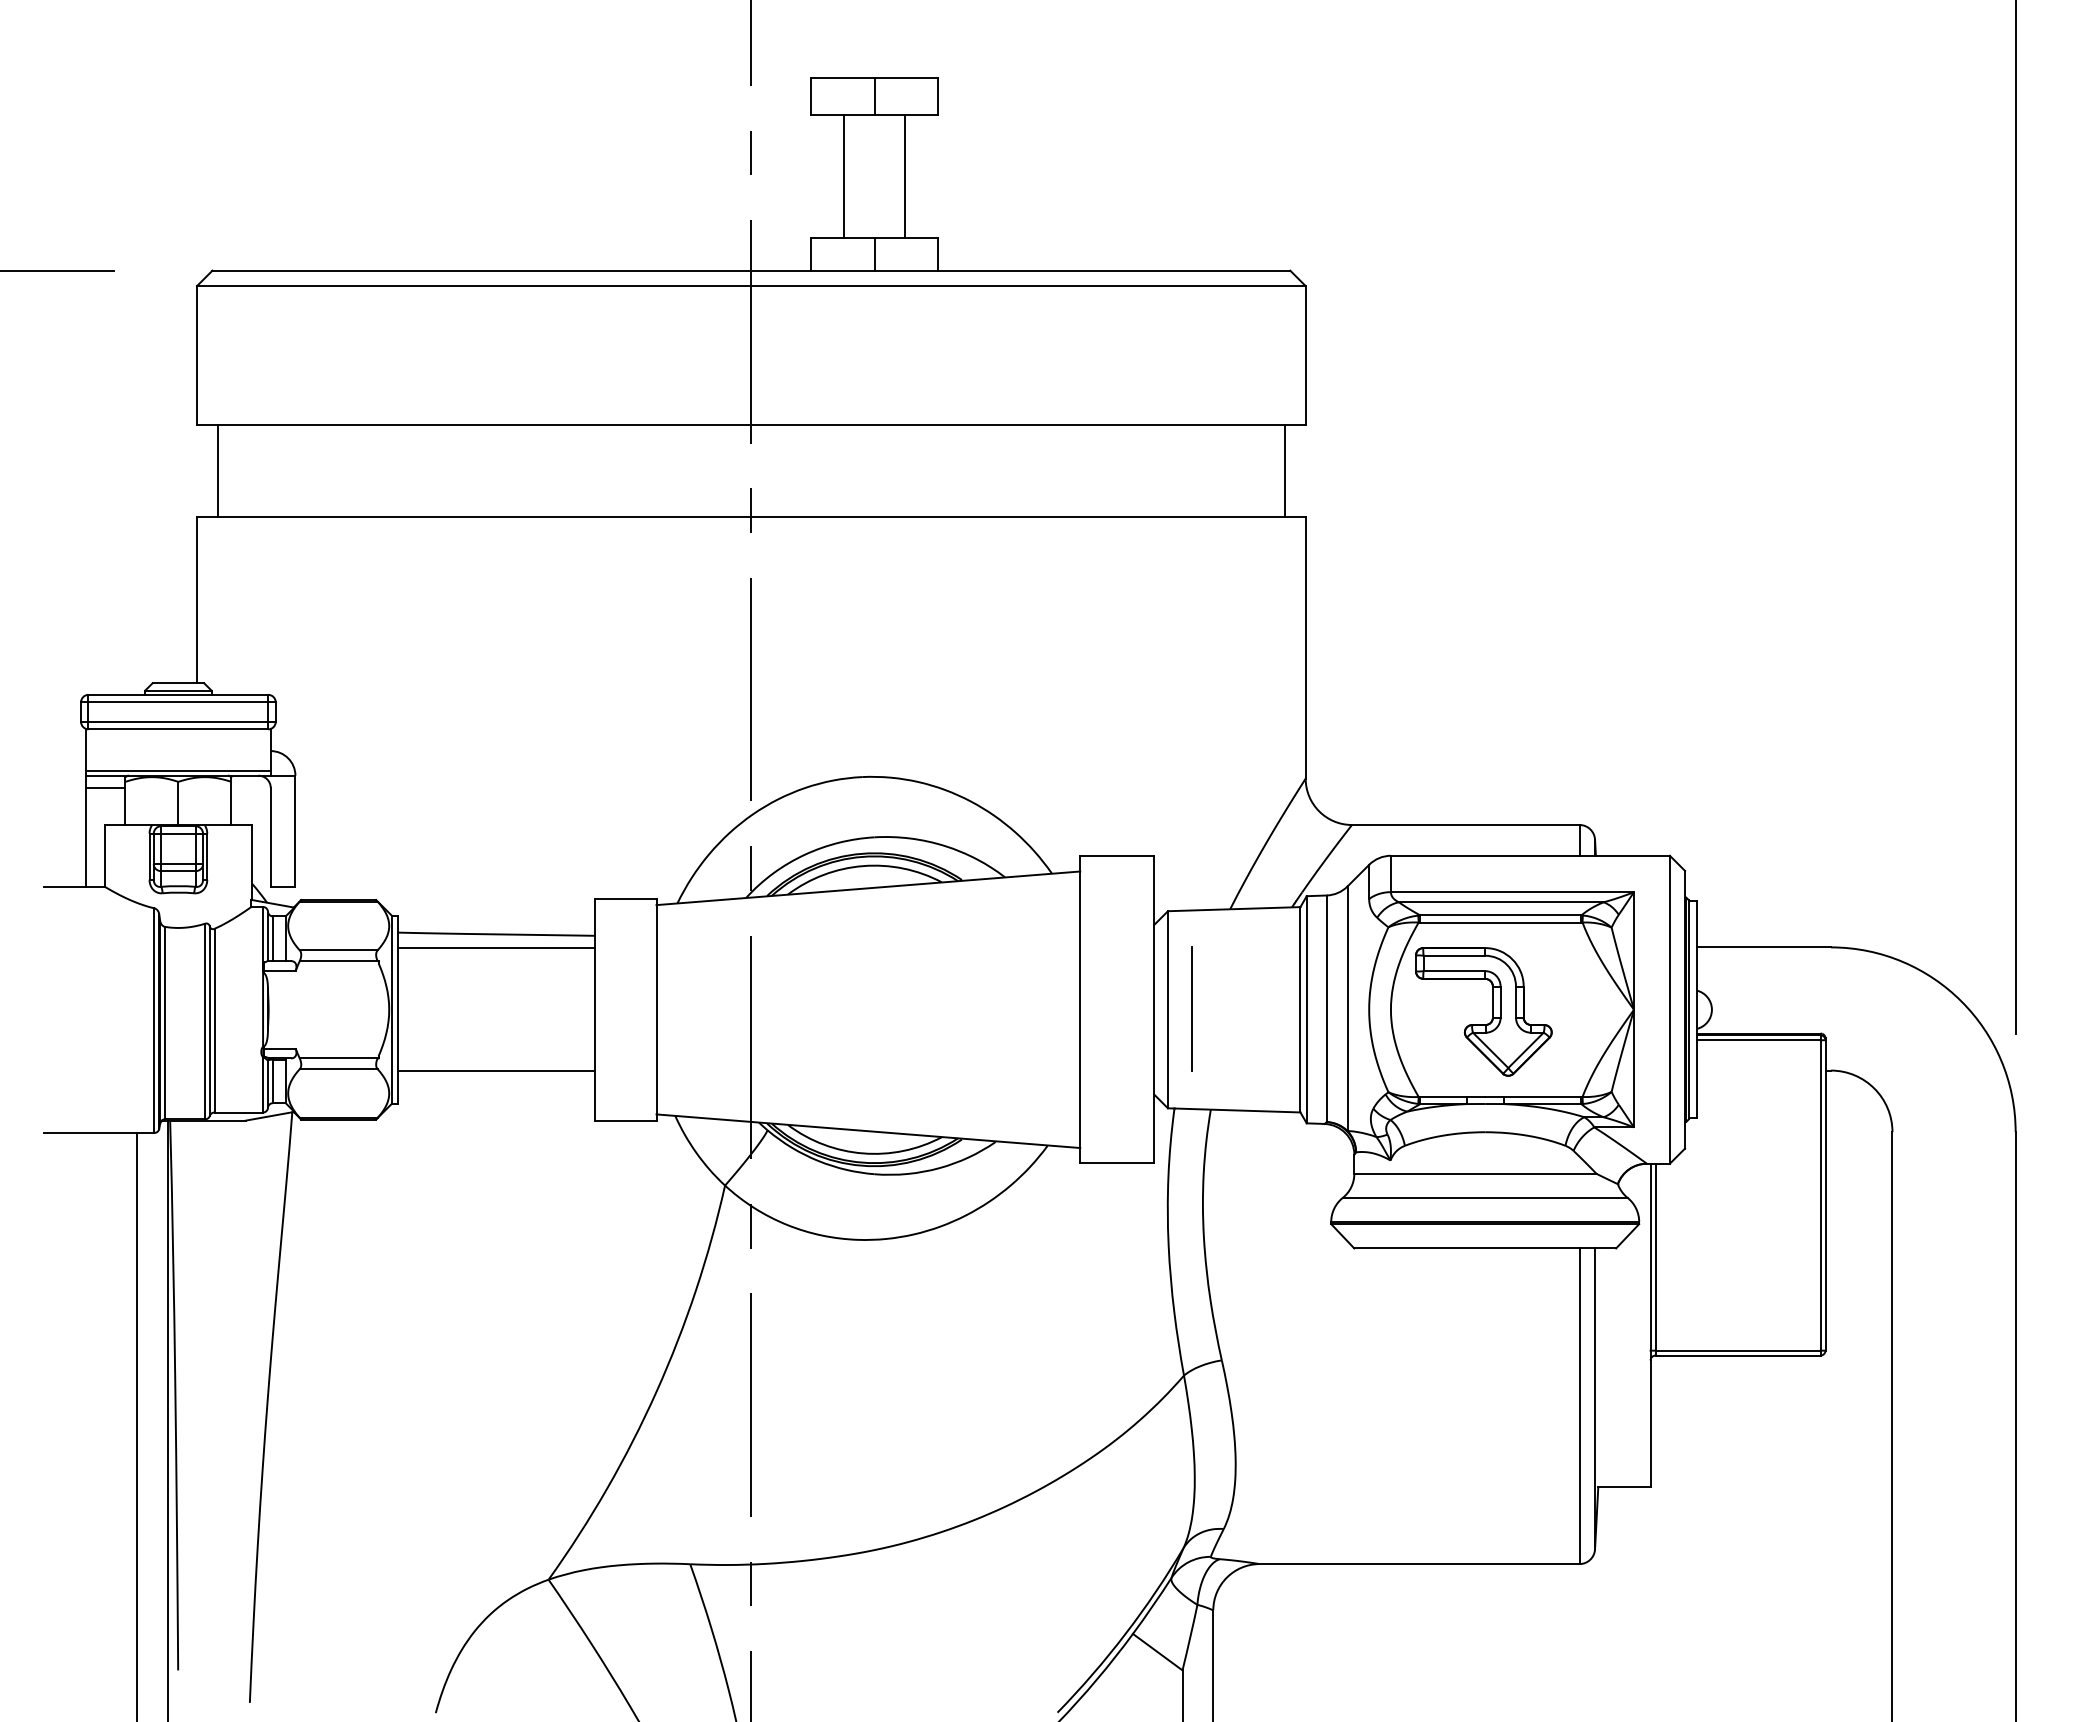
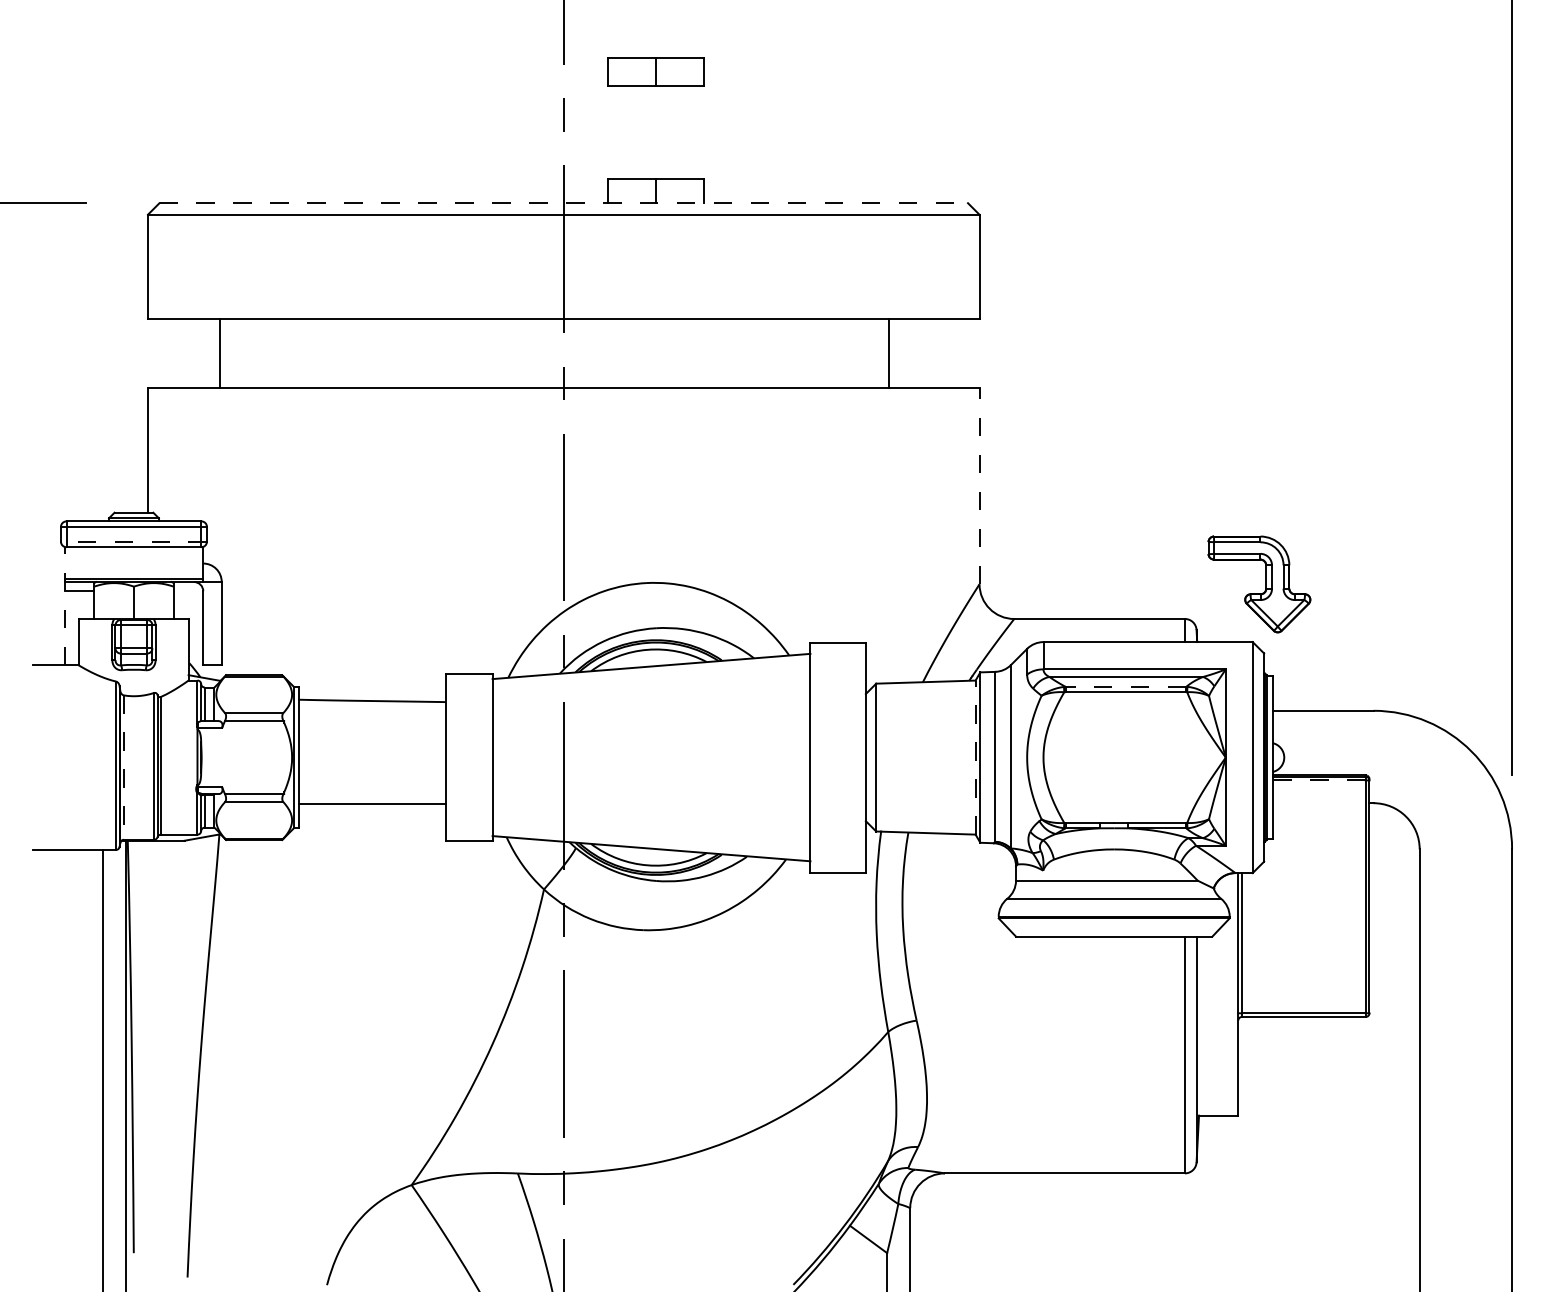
line: (843, 175) -> (632, 131), removed
line: (905, 175) -> (679, 131), removed
line: (751, 270) -> (563, 203), solid -> dashed
line: (217, 470) -> (219, 353), moved
line: (1285, 470) -> (889, 353), moved
line: (1305, 647) -> (979, 485), solid -> dashed
line: (177, 721) -> (133, 541), solid -> dashed
line: (86, 807) -> (65, 605), solid -> dashed
line: (1500, 915) -> (1125, 686), solid -> dashed
line: (495, 948) -> (371, 711), removed
line: (1191, 1008) -> (893, 756), removed
line: (1300, 1009) -> (975, 757), solid -> dashed
part: (1492, 1011) -> (1265, 584), moved
line: (164, 1023) -> (123, 767), solid -> dashed
line: (1758, 1040) -> (1319, 780), solid -> dashed

